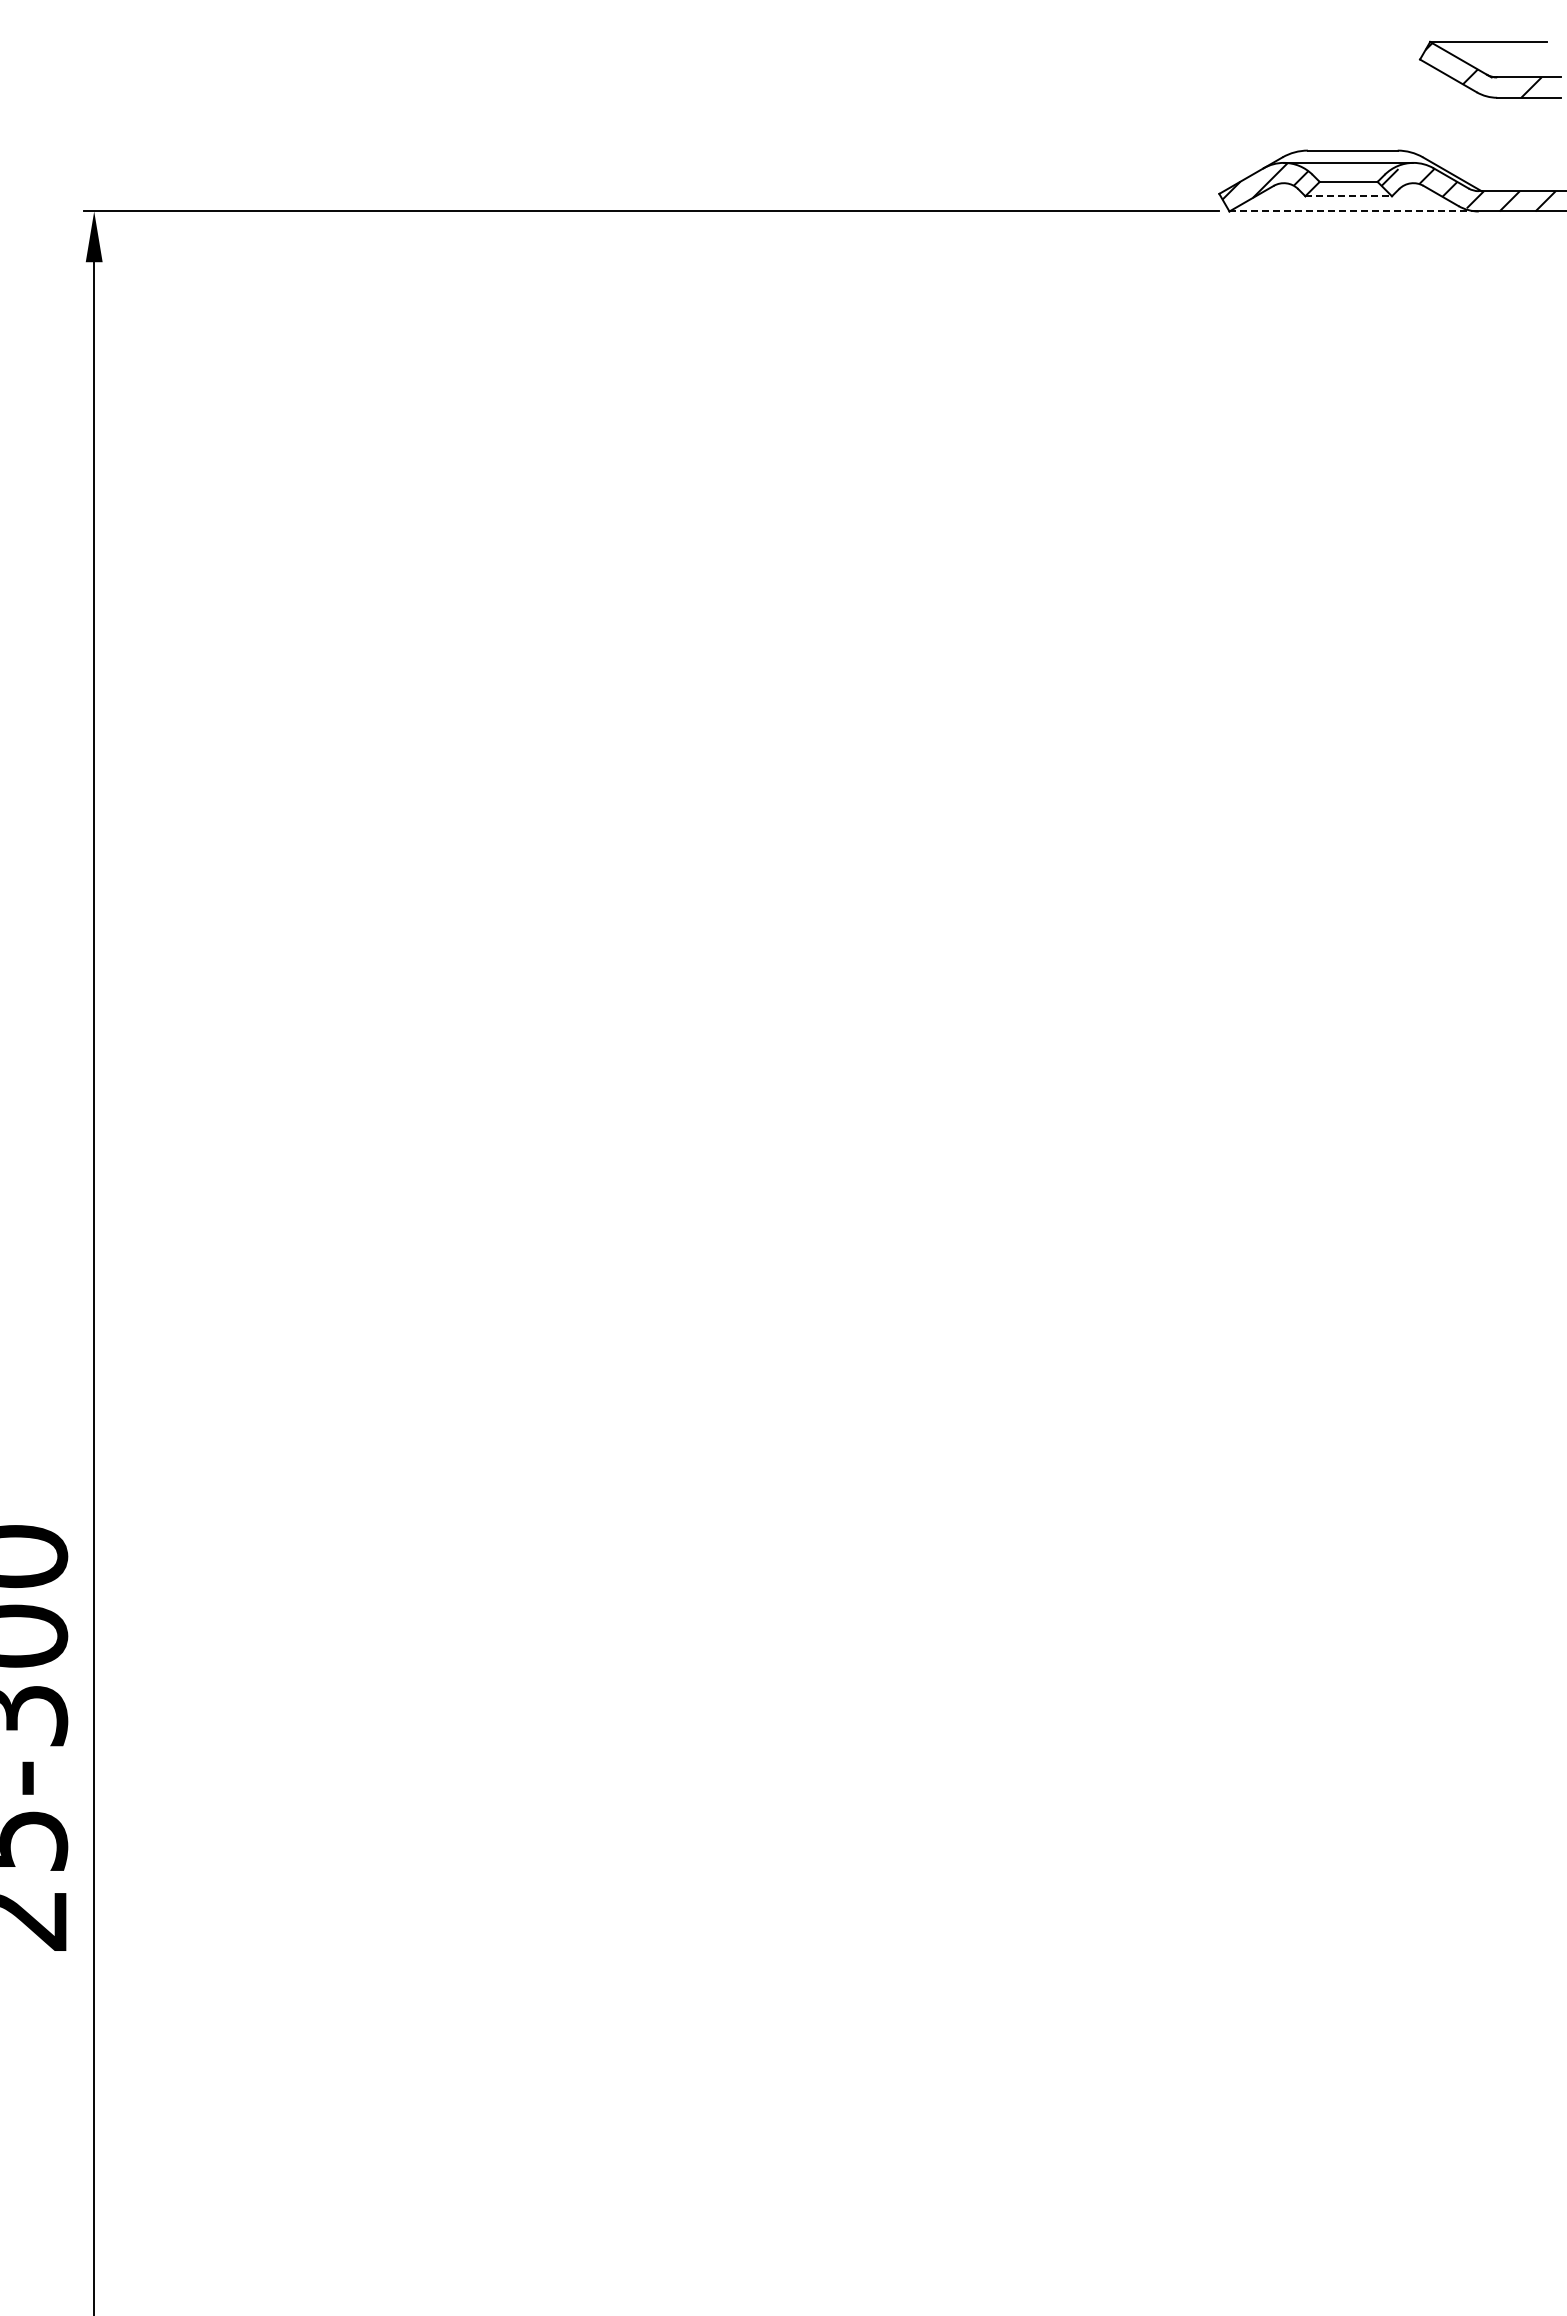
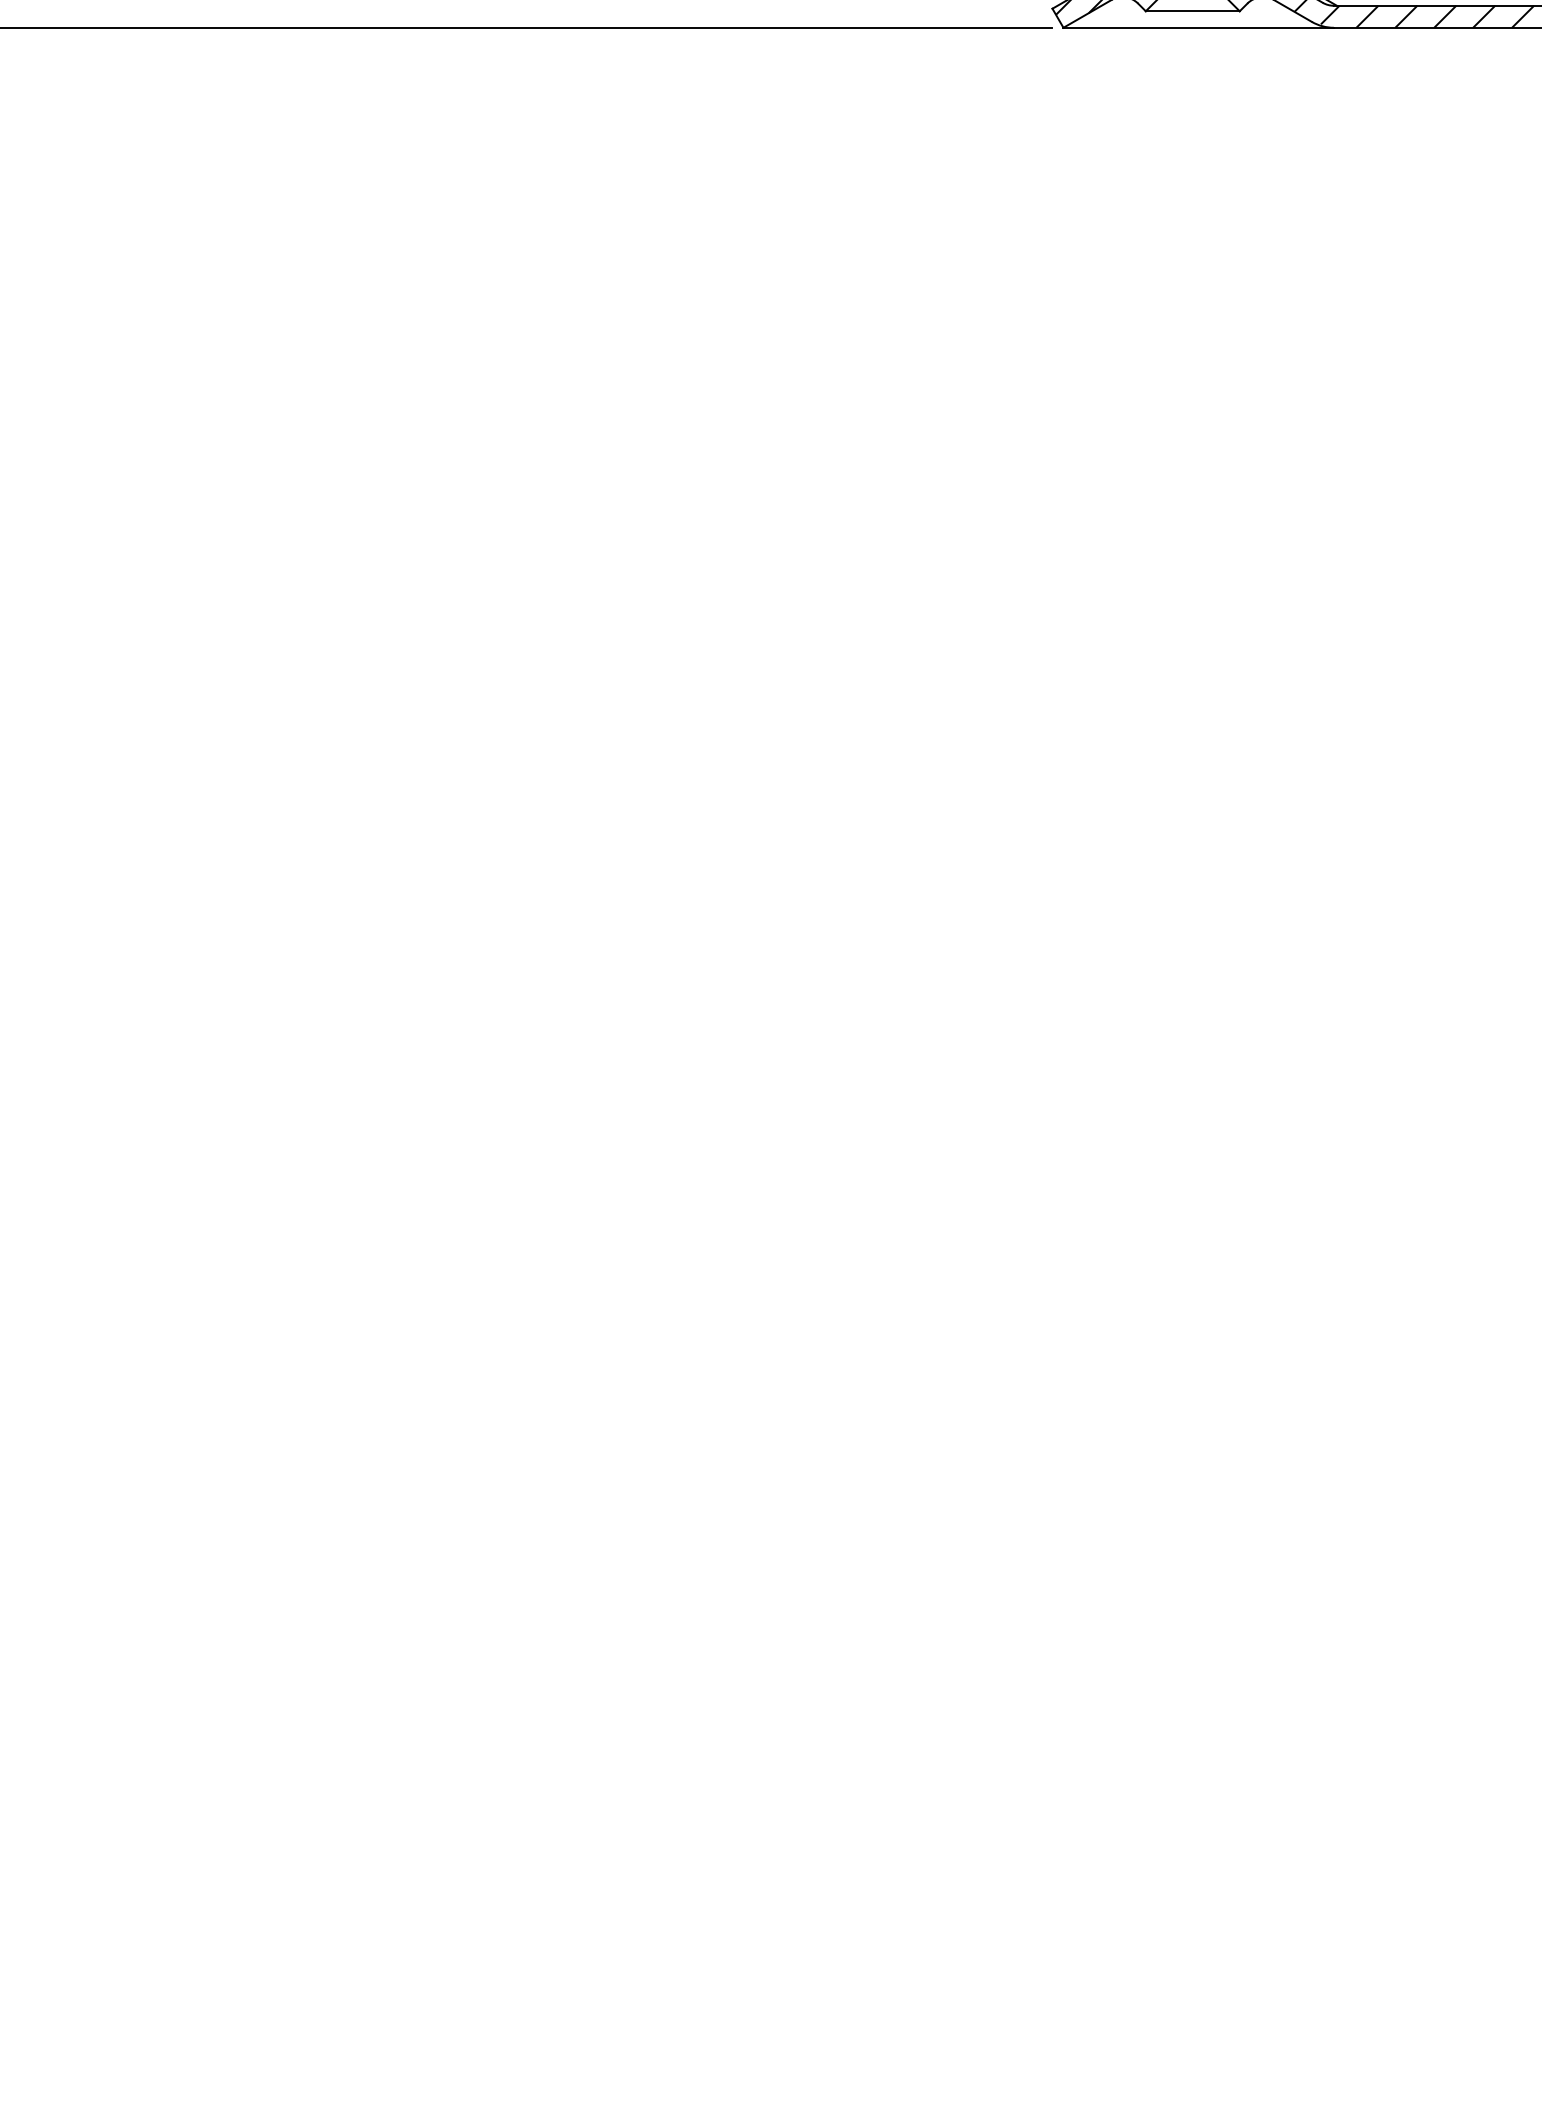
line: (1349, 196) -> (1193, 11), dashed -> solid
line: (1354, 211) -> (1199, 27), dashed -> solid

